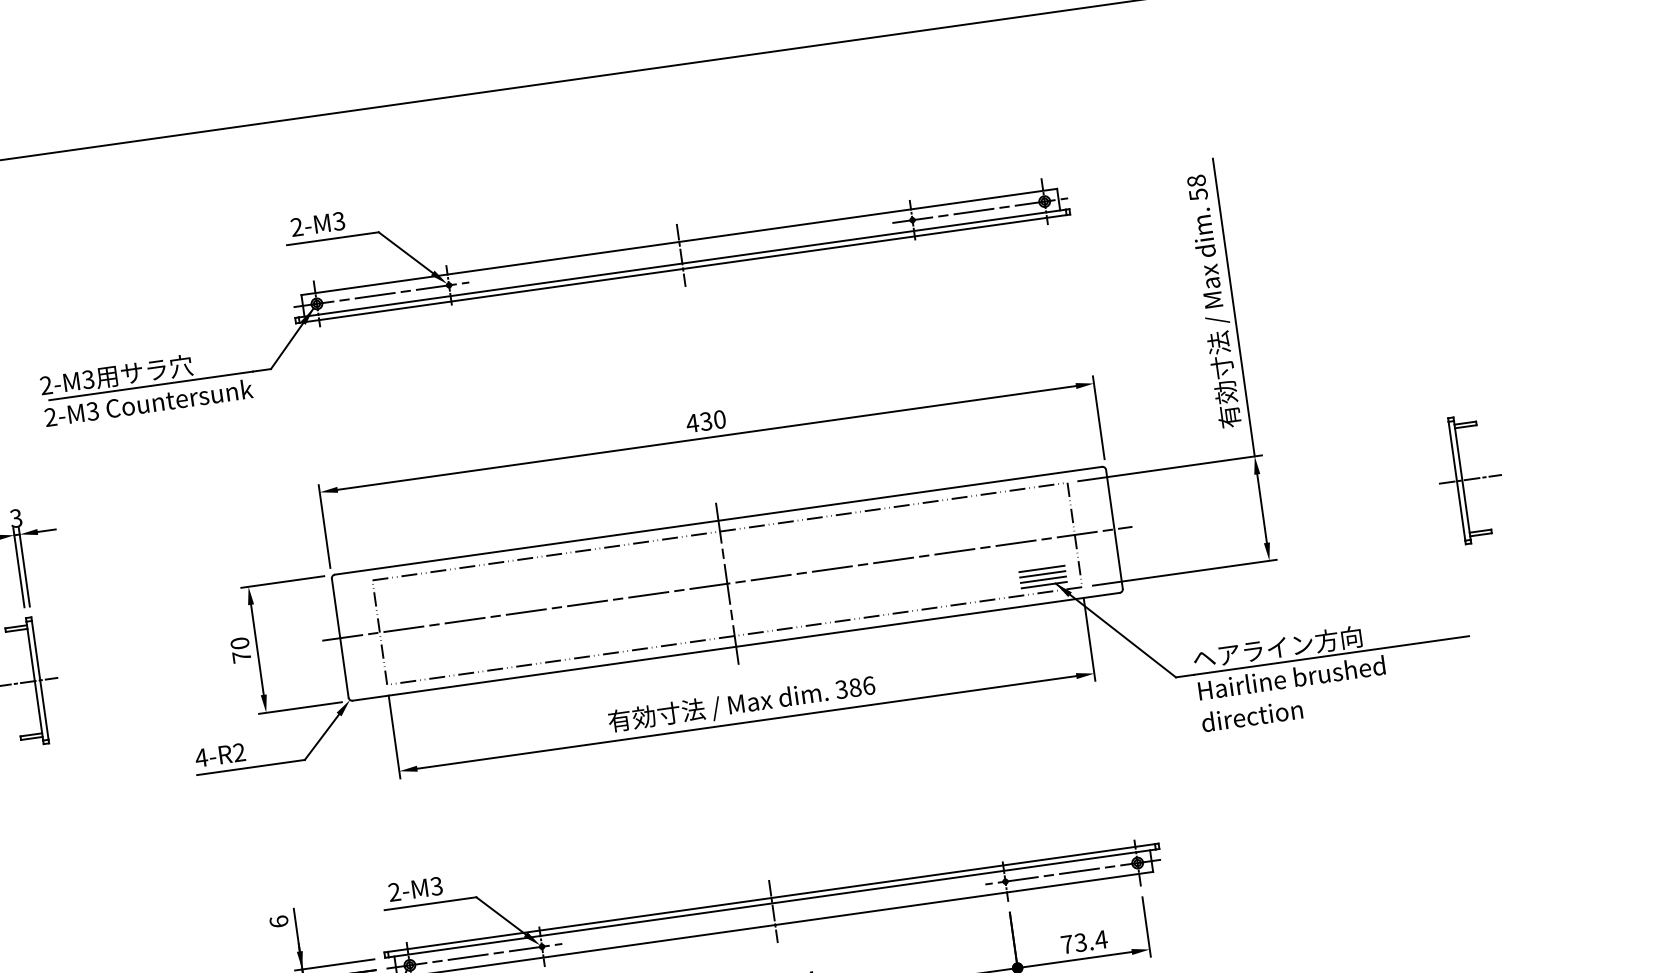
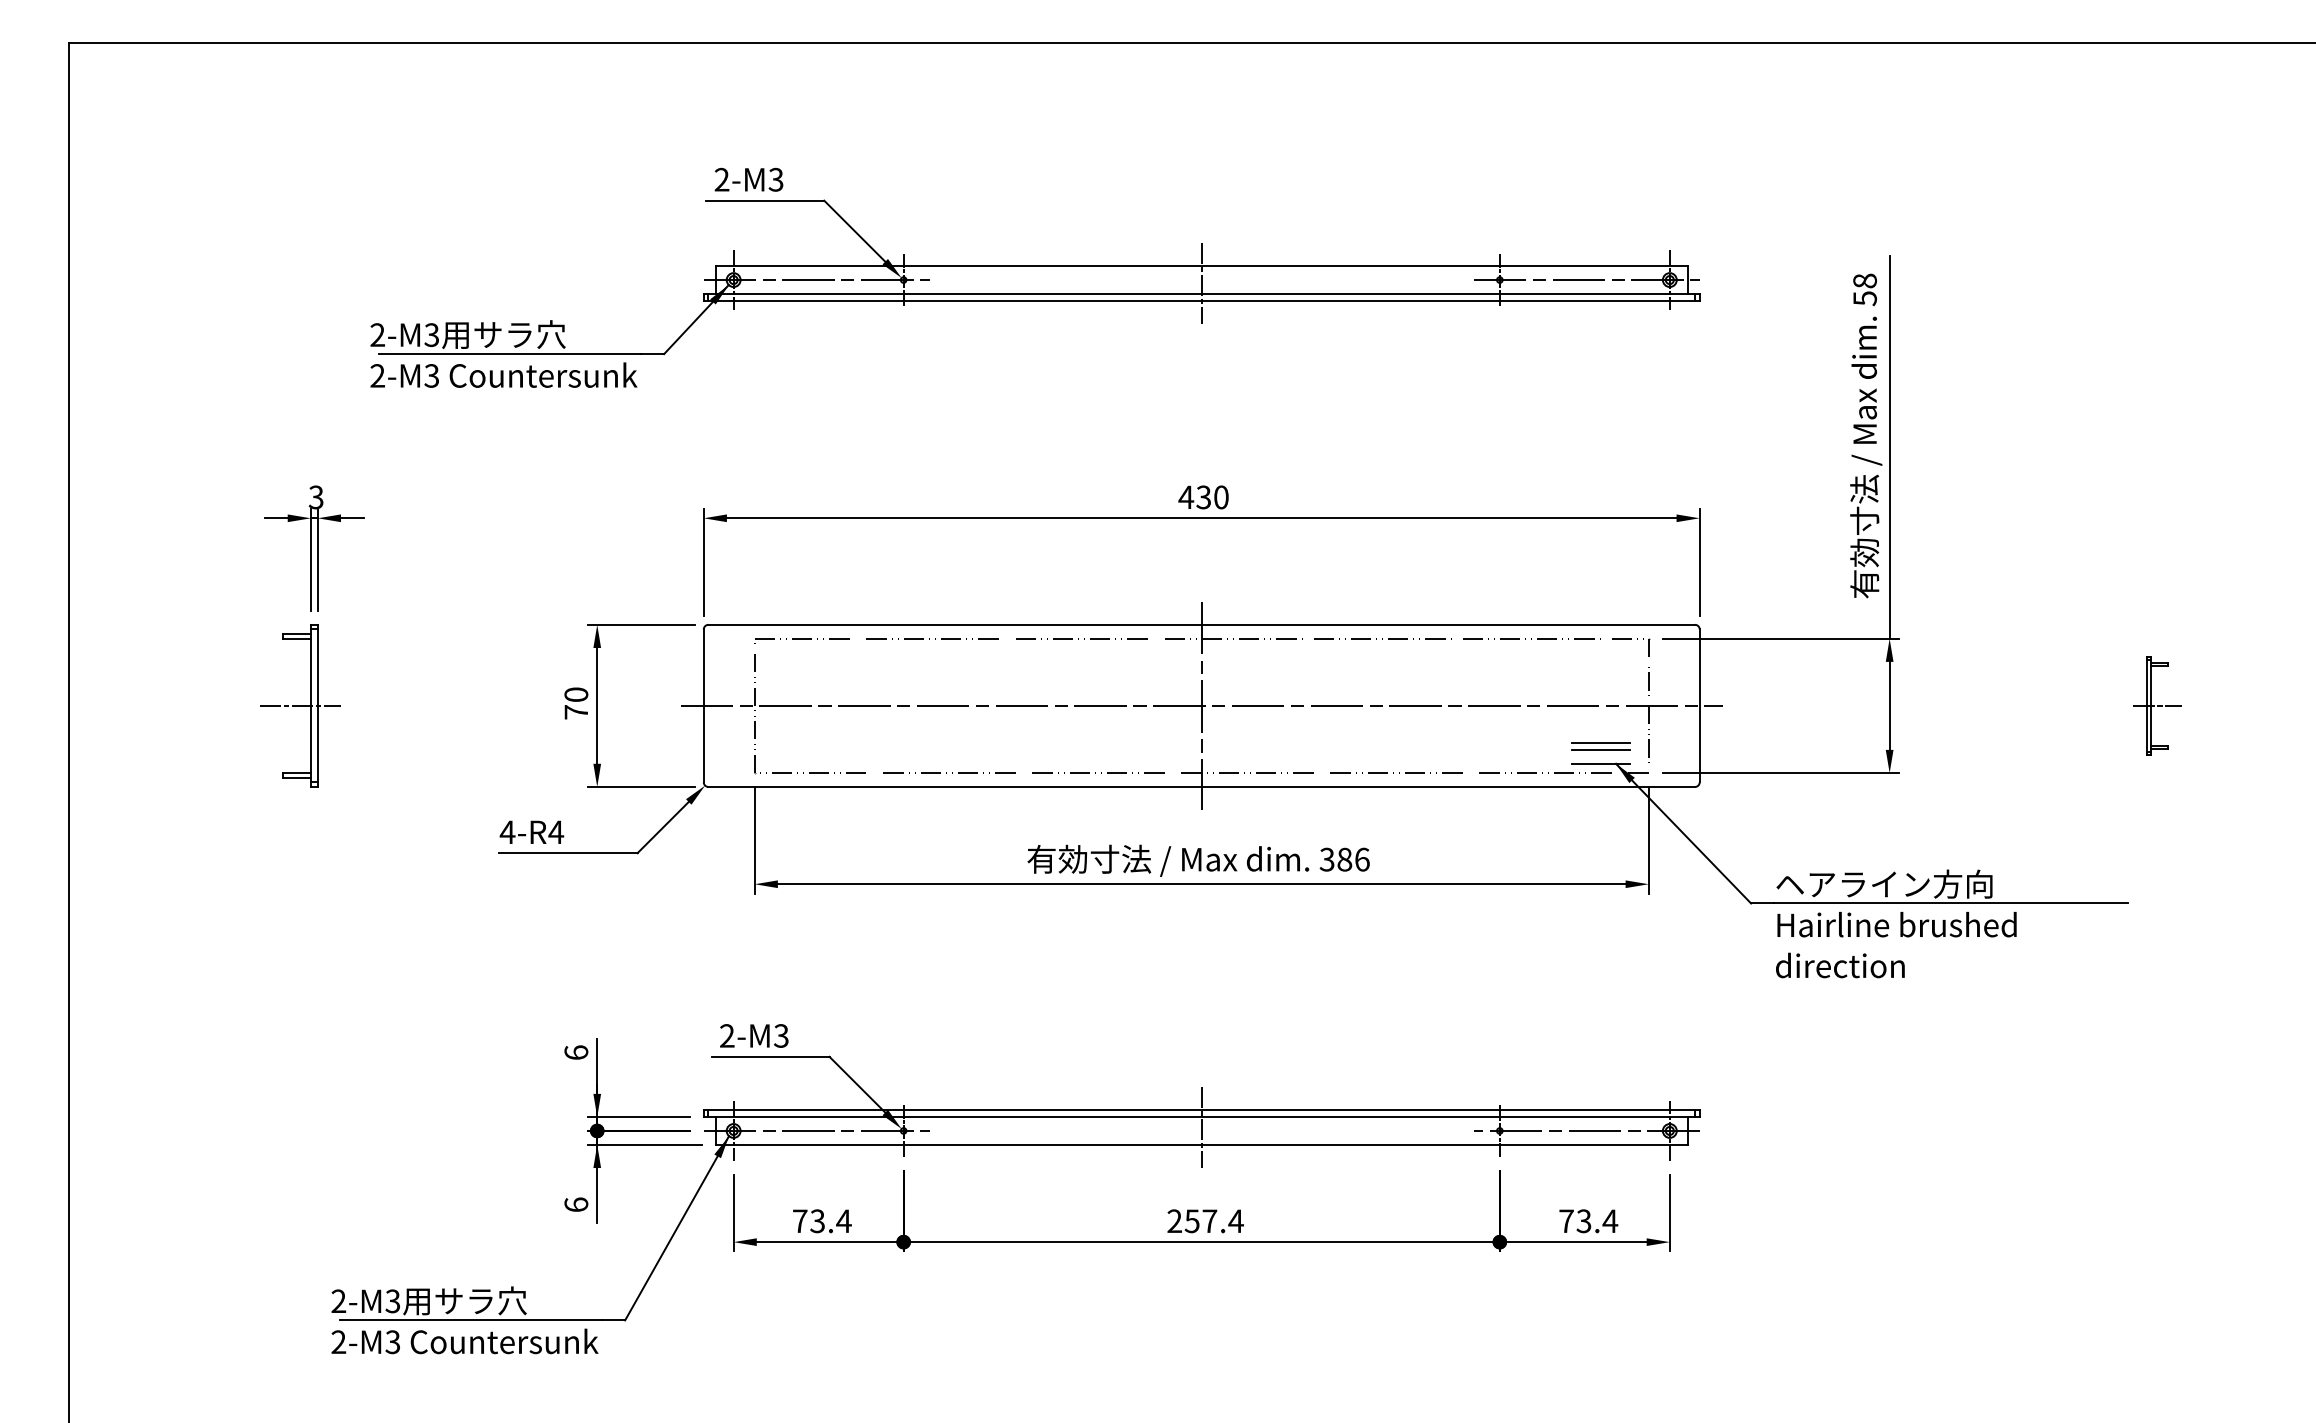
part: (1470, 479) -> (2157, 705), size x0.6
line: (1043, 579) -> (1601, 756), removed
text: (239, 751) -> (556, 831), 4-R2 -> 4-R4

